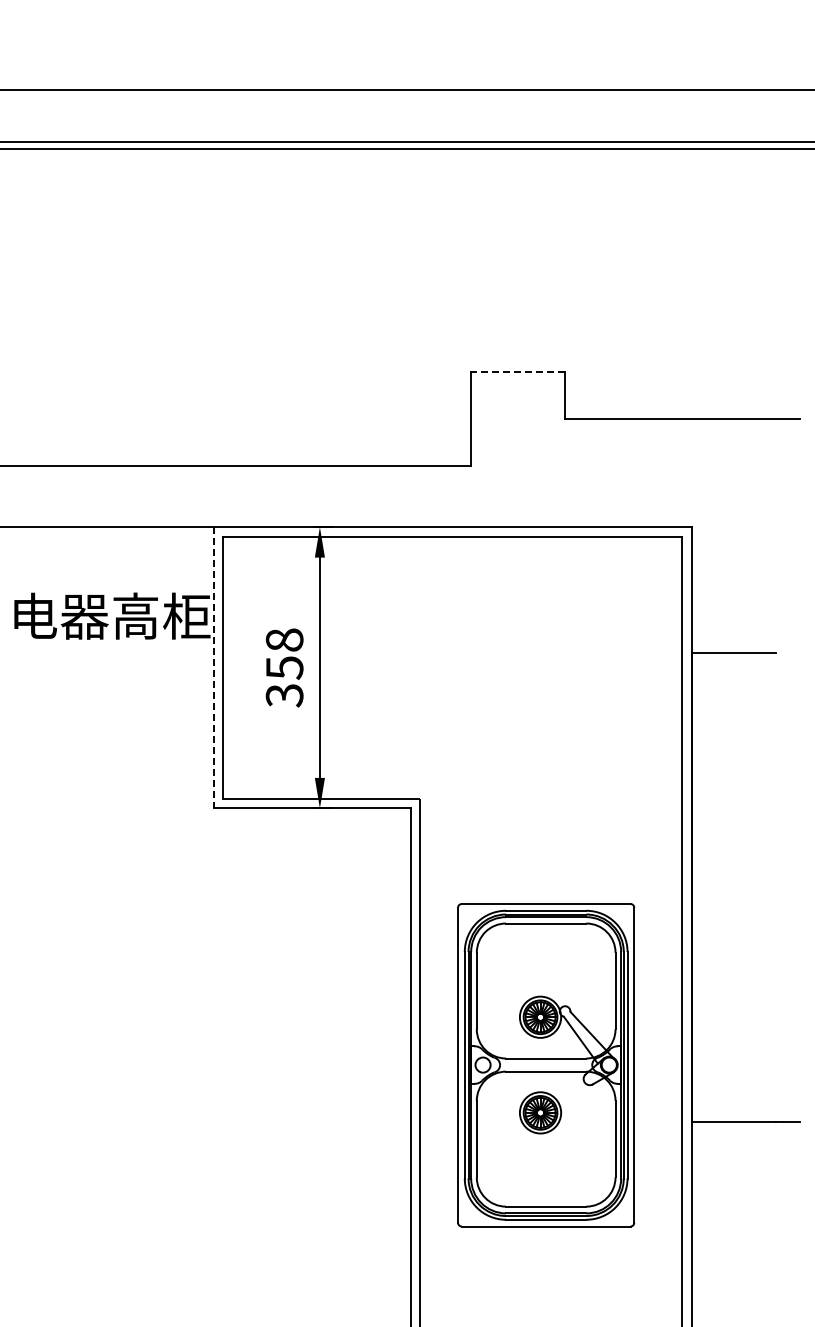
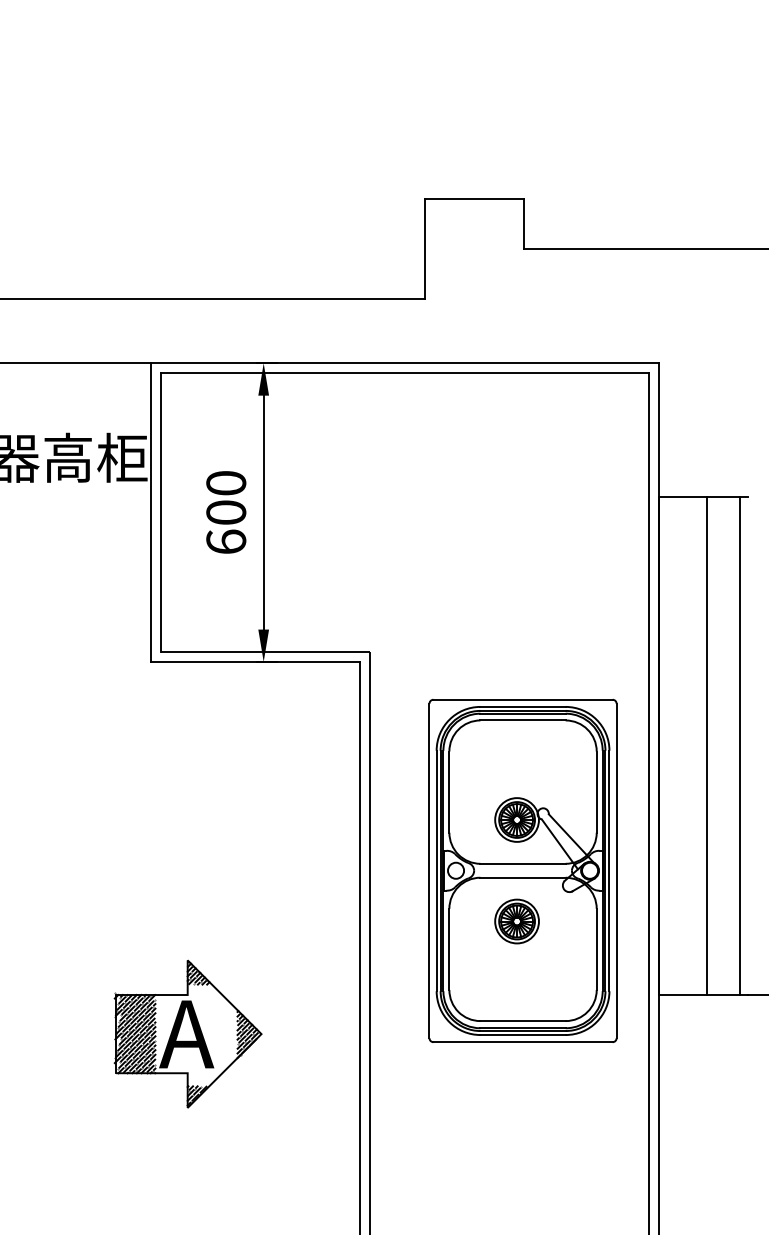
line: (518, 372) -> (474, 199), dashed -> solid
line: (213, 667) -> (150, 512), dashed -> solid
text: (284, 667) -> (226, 512), 358 -> 600
line: (737, 887) -> (707, 745), added
line: (768, 887) -> (740, 745), added
part: (546, 1065) -> (523, 871), moved
part: (248, 1158) -> (187, 1033), added

